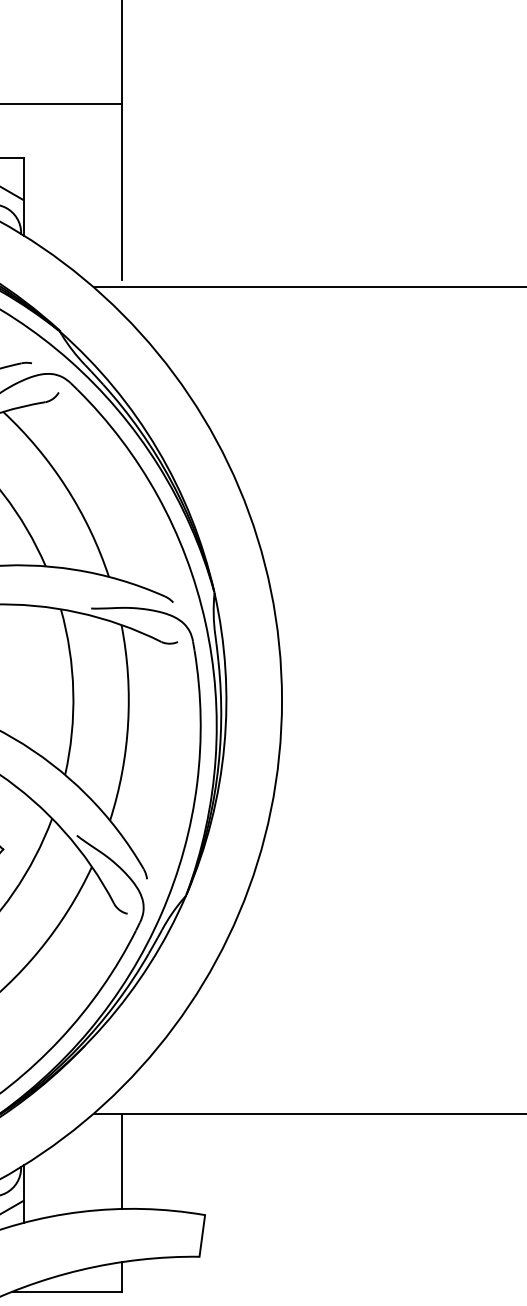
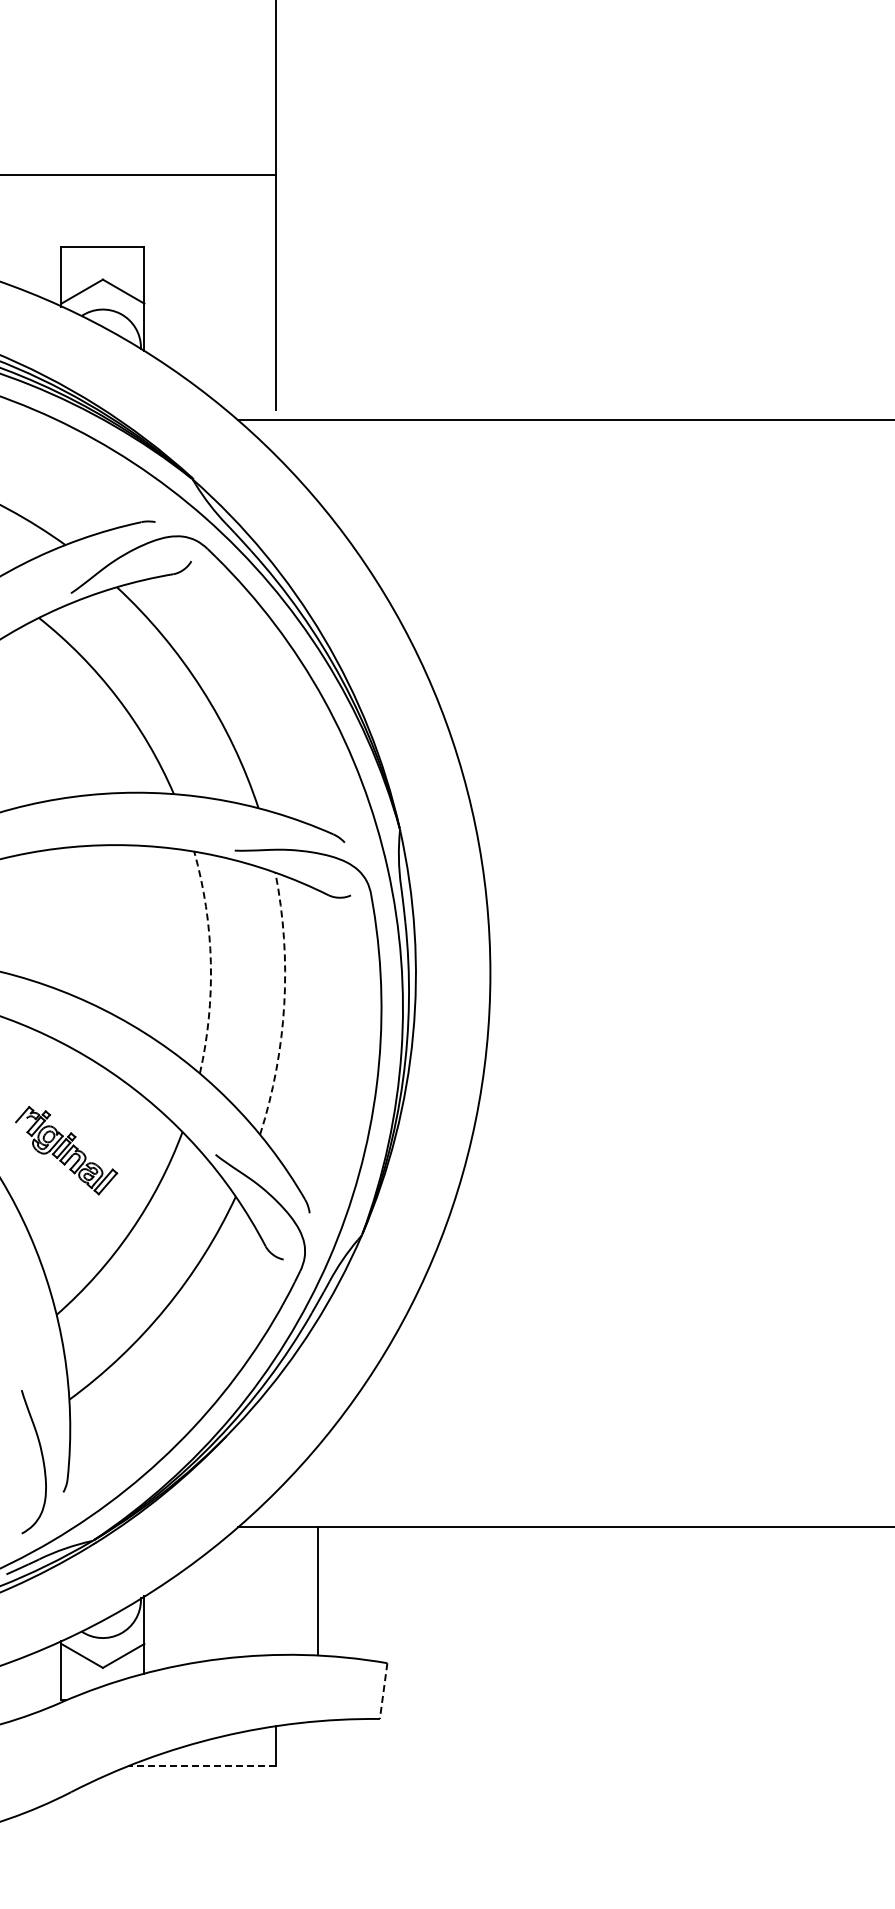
arc: (73, 692) -> (210, 962), solid -> dashed
arc: (128, 723) -> (284, 1004), solid -> dashed
line: (121, 1161) -> (317, 1591), moved
line: (202, 1236) -> (383, 1691), solid -> dashed
line: (67, 1292) -> (202, 1766), solid -> dashed

